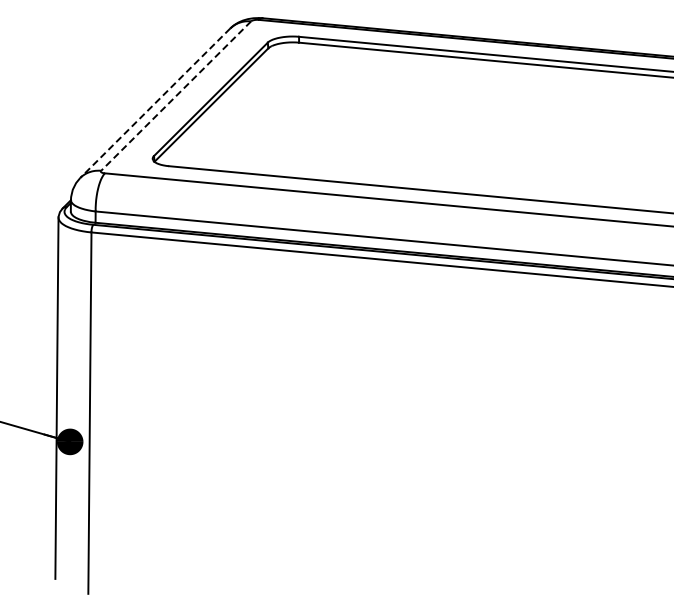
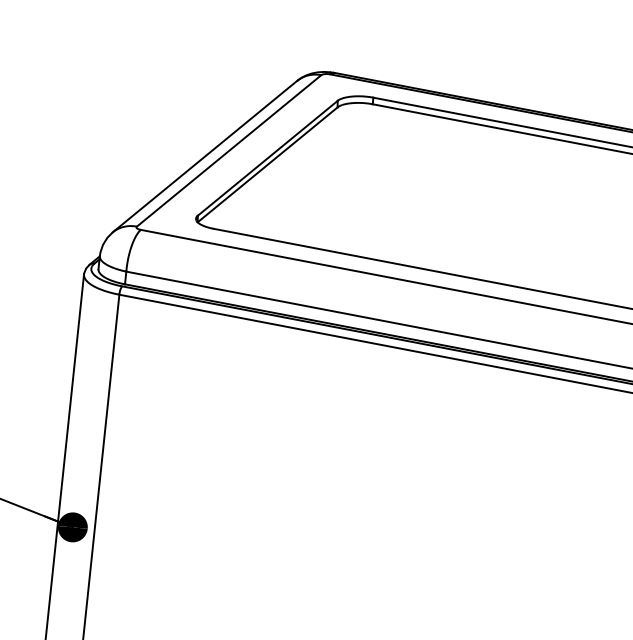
line: (176, 96) -> (229, 151), dashed -> solid
line: (155, 103) -> (205, 156), dashed -> solid

